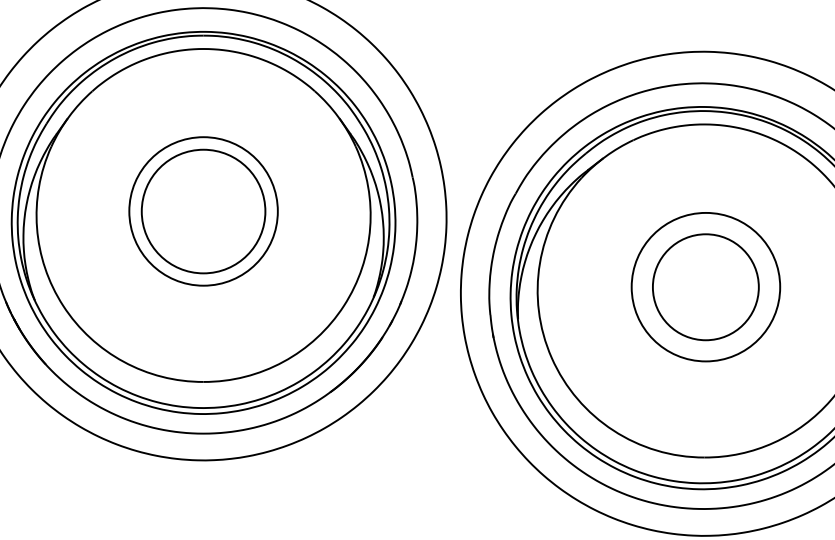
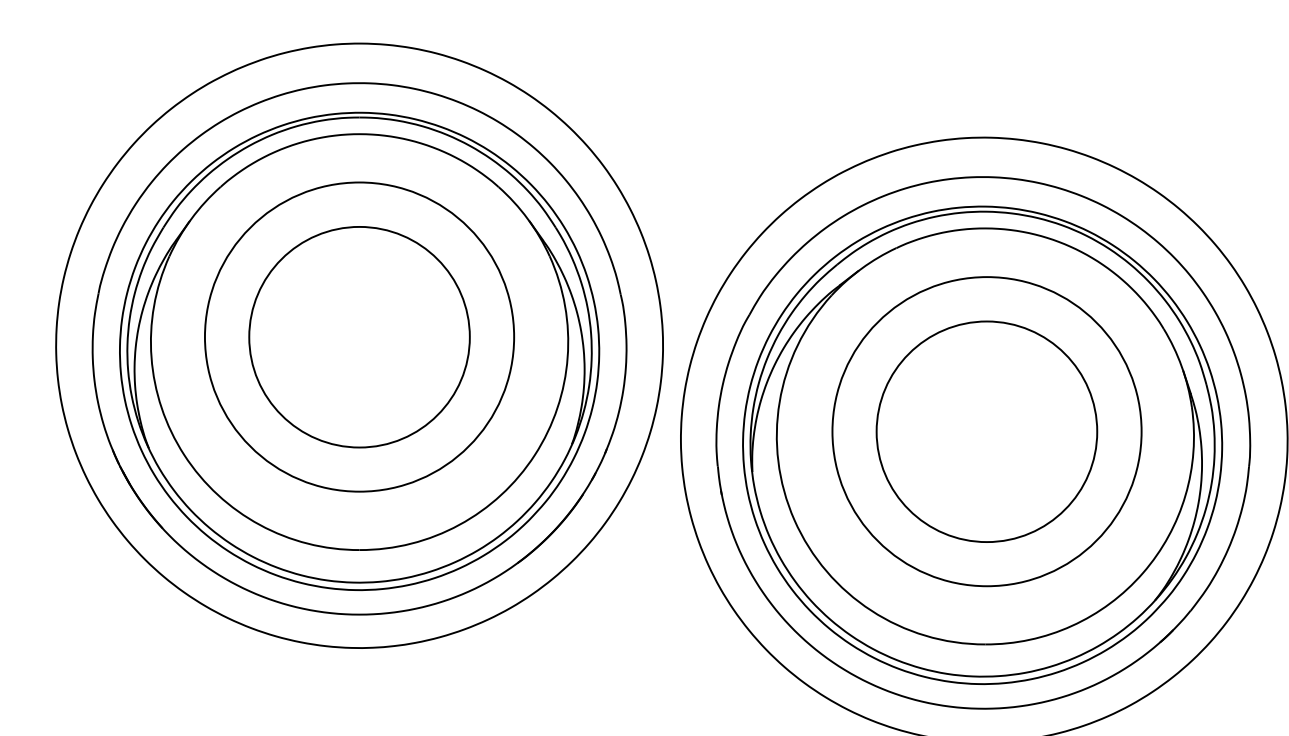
circle: (203, 210) -> (359, 336), size x1.43
circle: (203, 210) -> (359, 336), size x1.67
circle: (705, 287) -> (986, 431), size x1.67
circle: (705, 287) -> (986, 431), size x1.67

